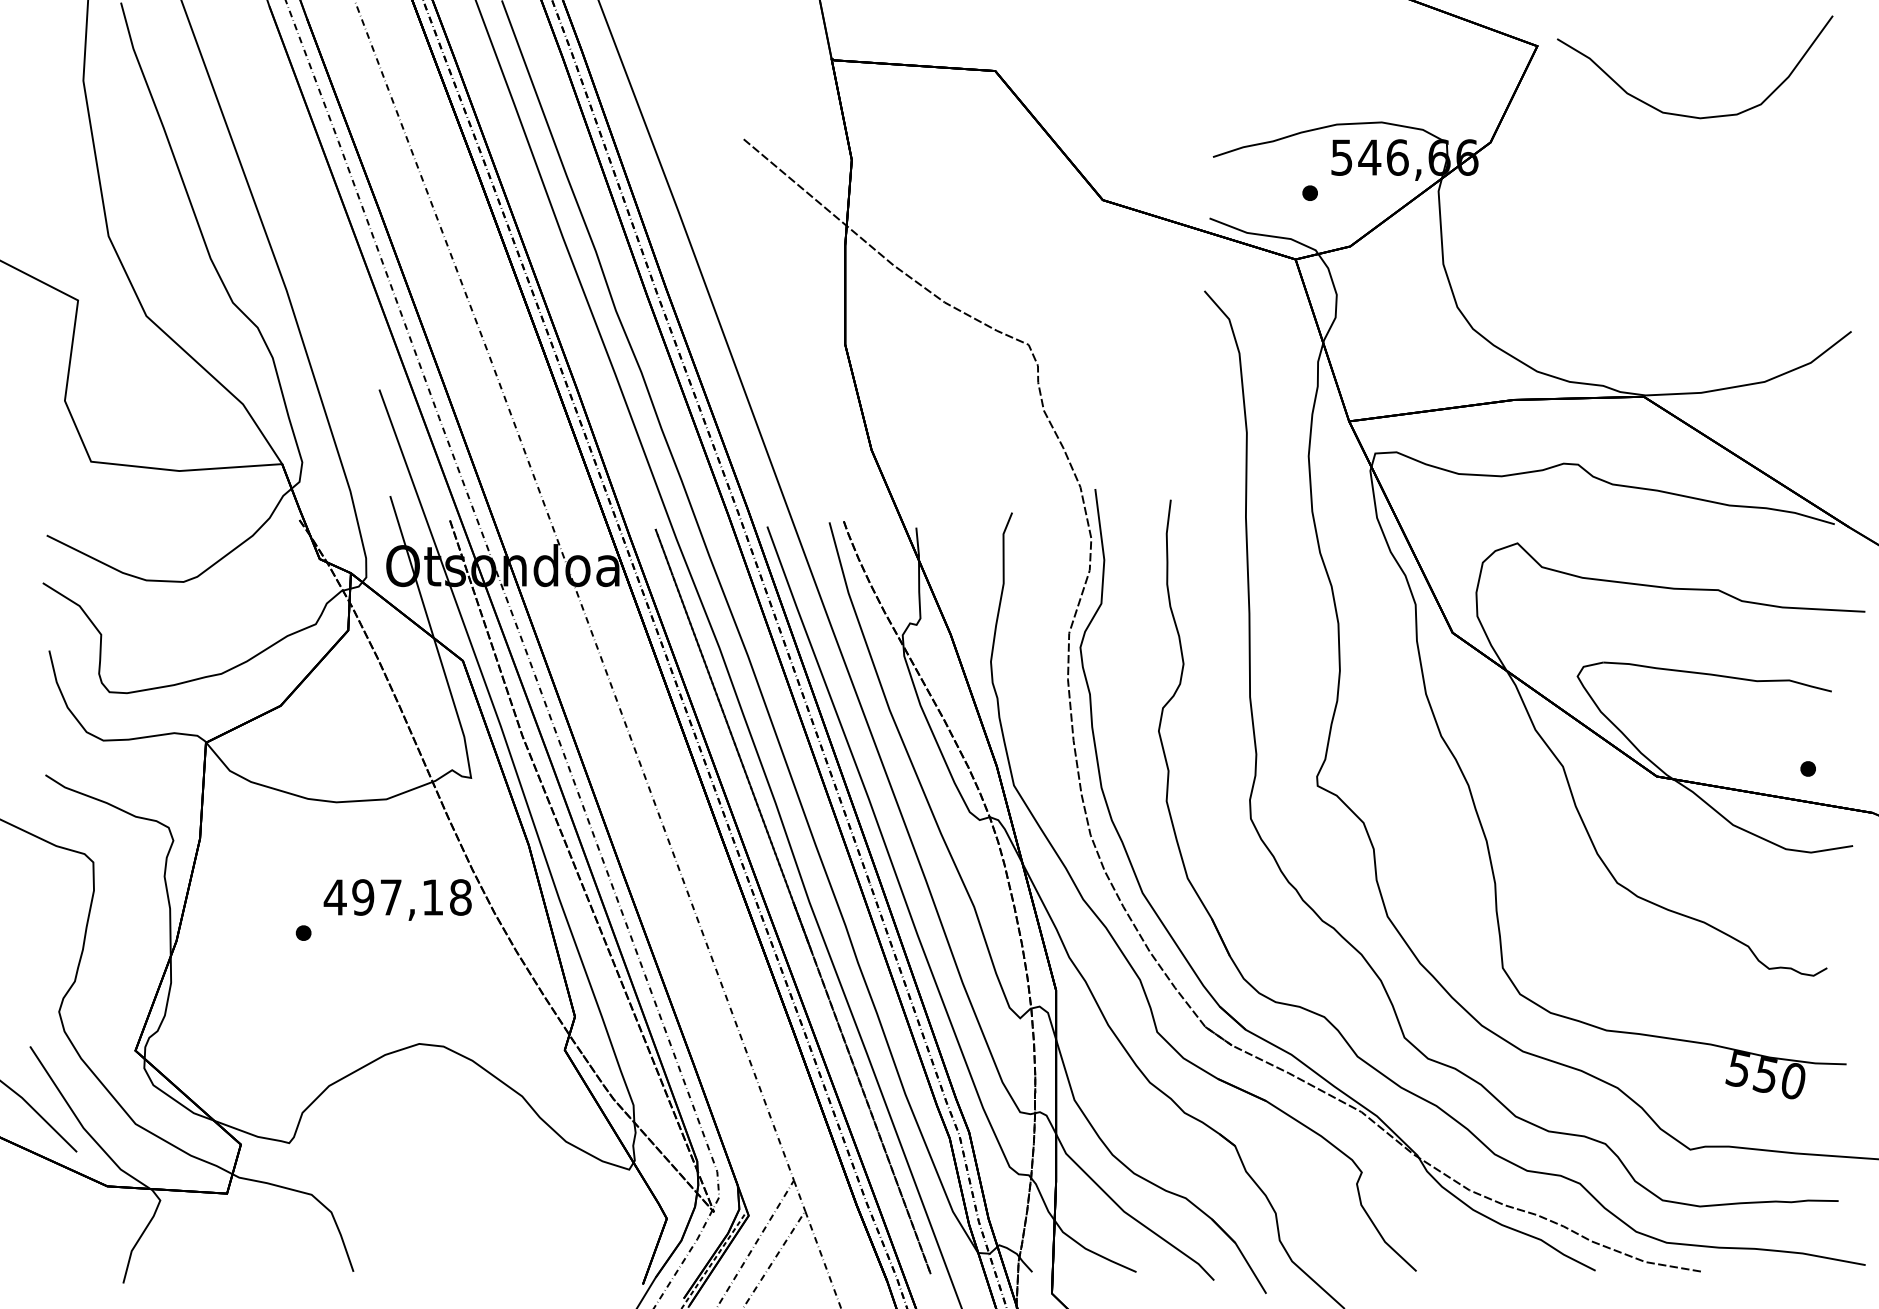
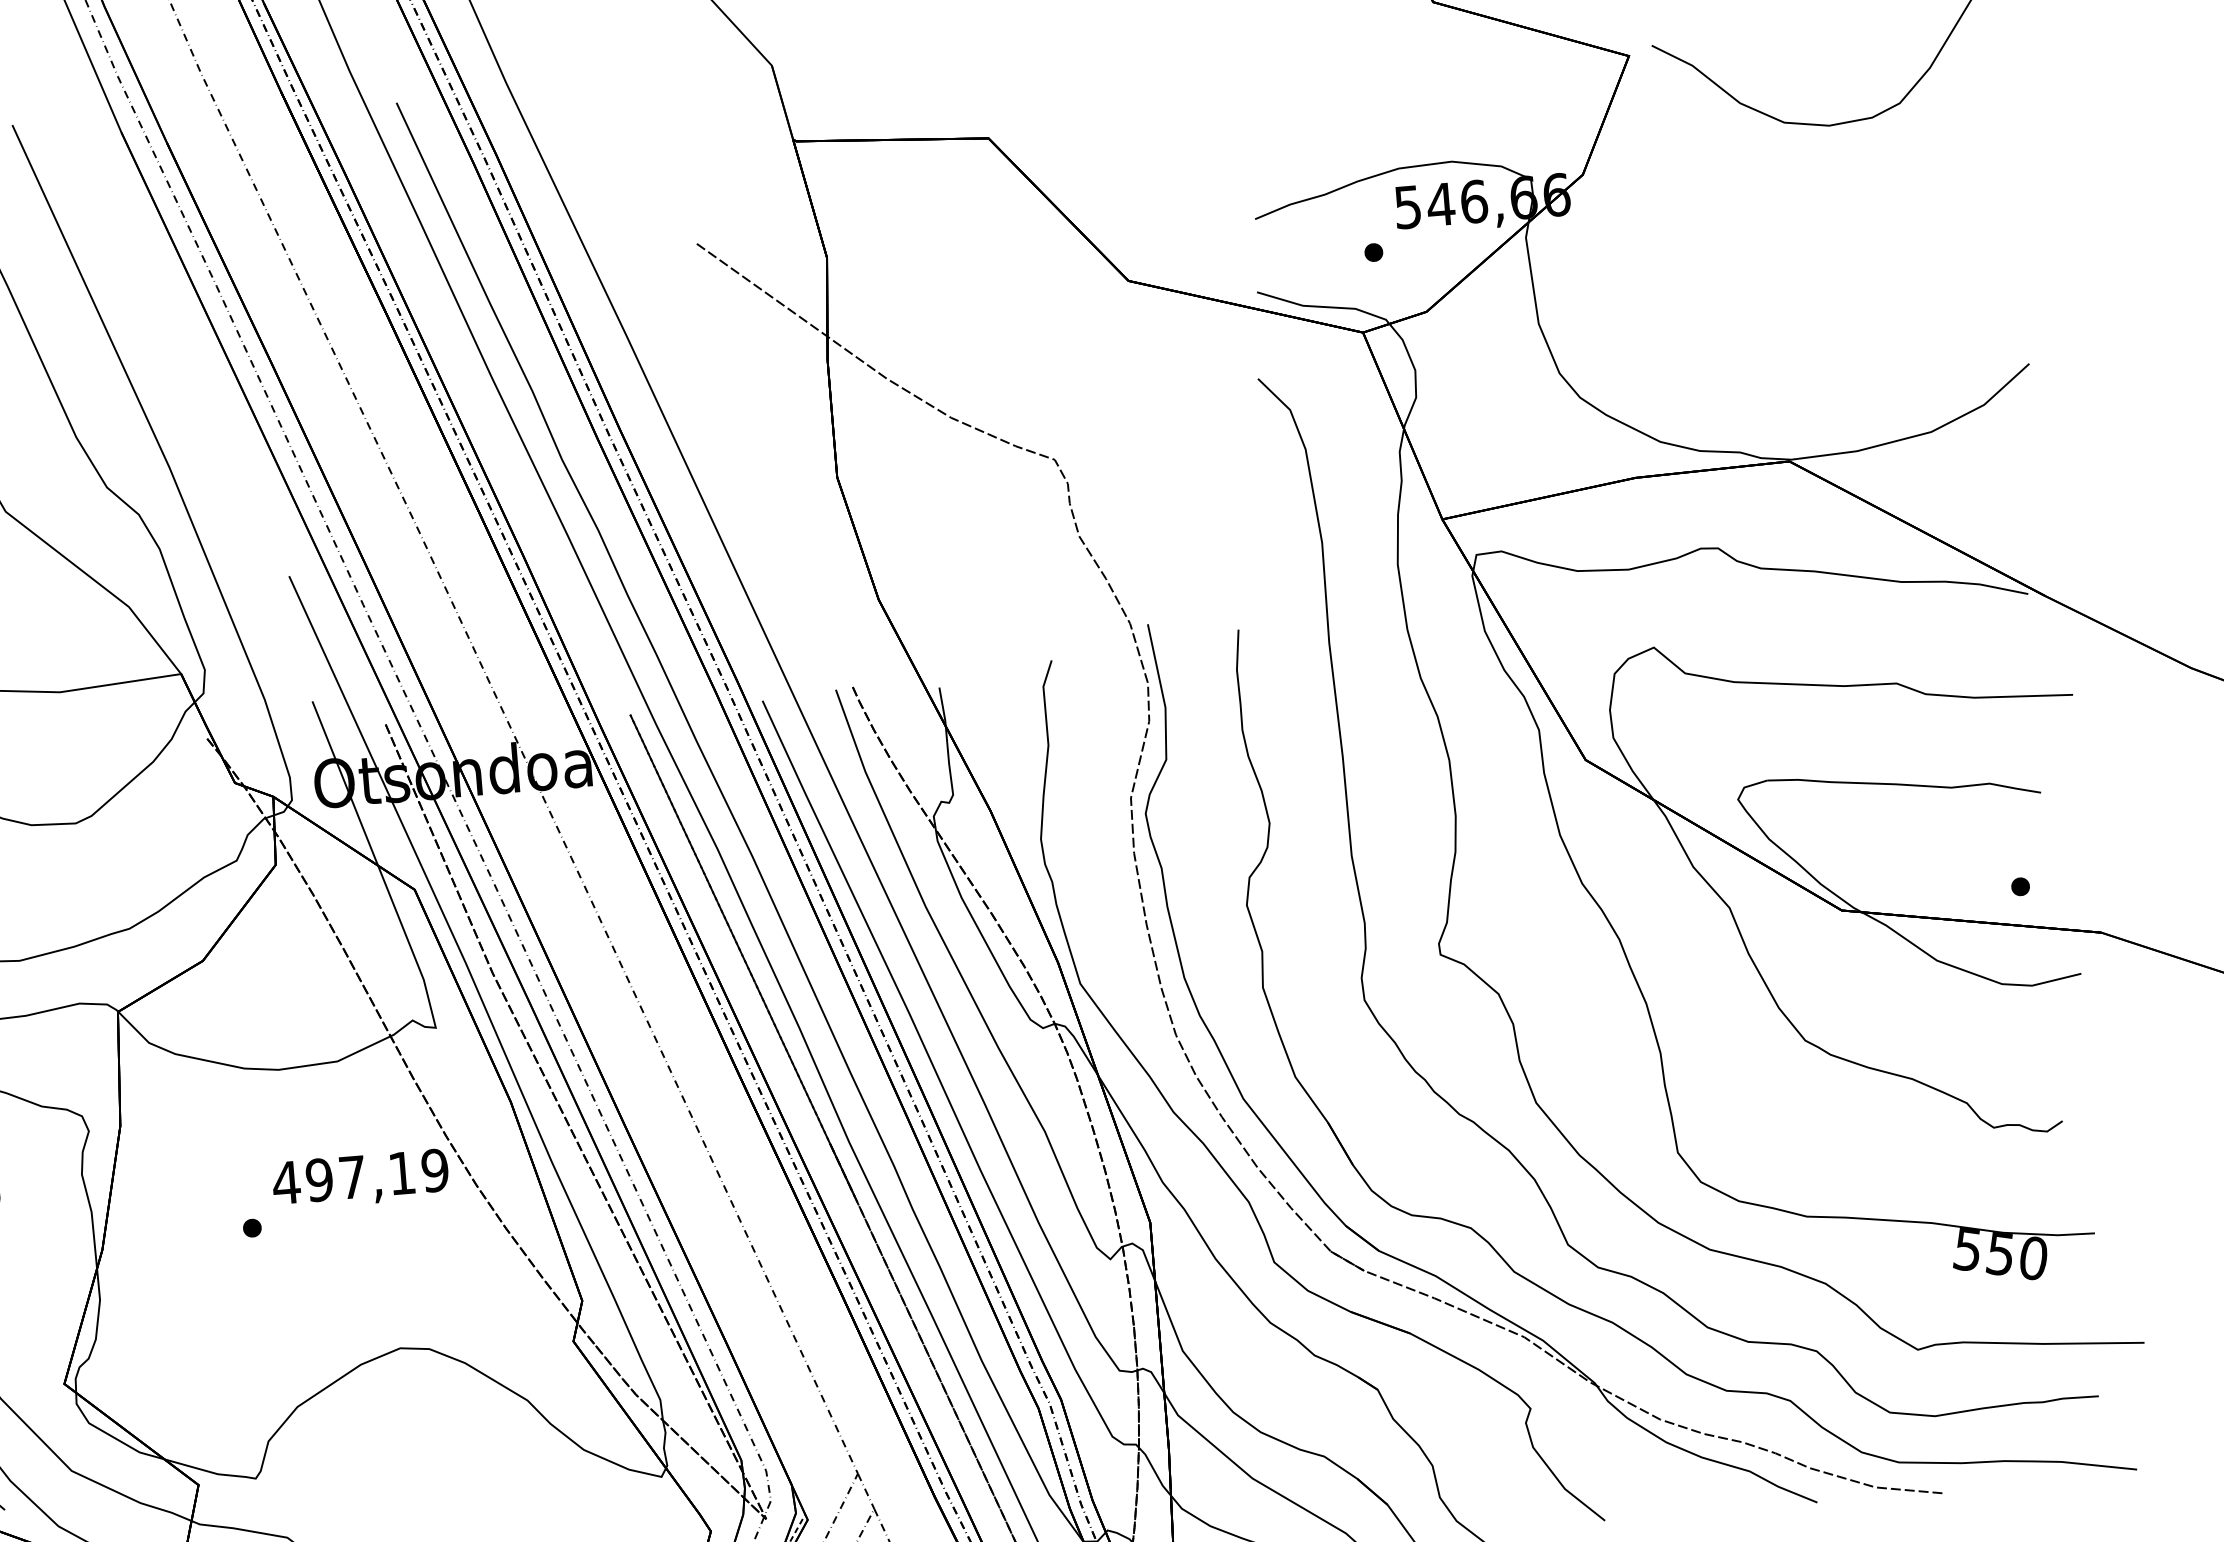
text: (460, 897) -> (434, 1170), 497,18 -> 497,19

